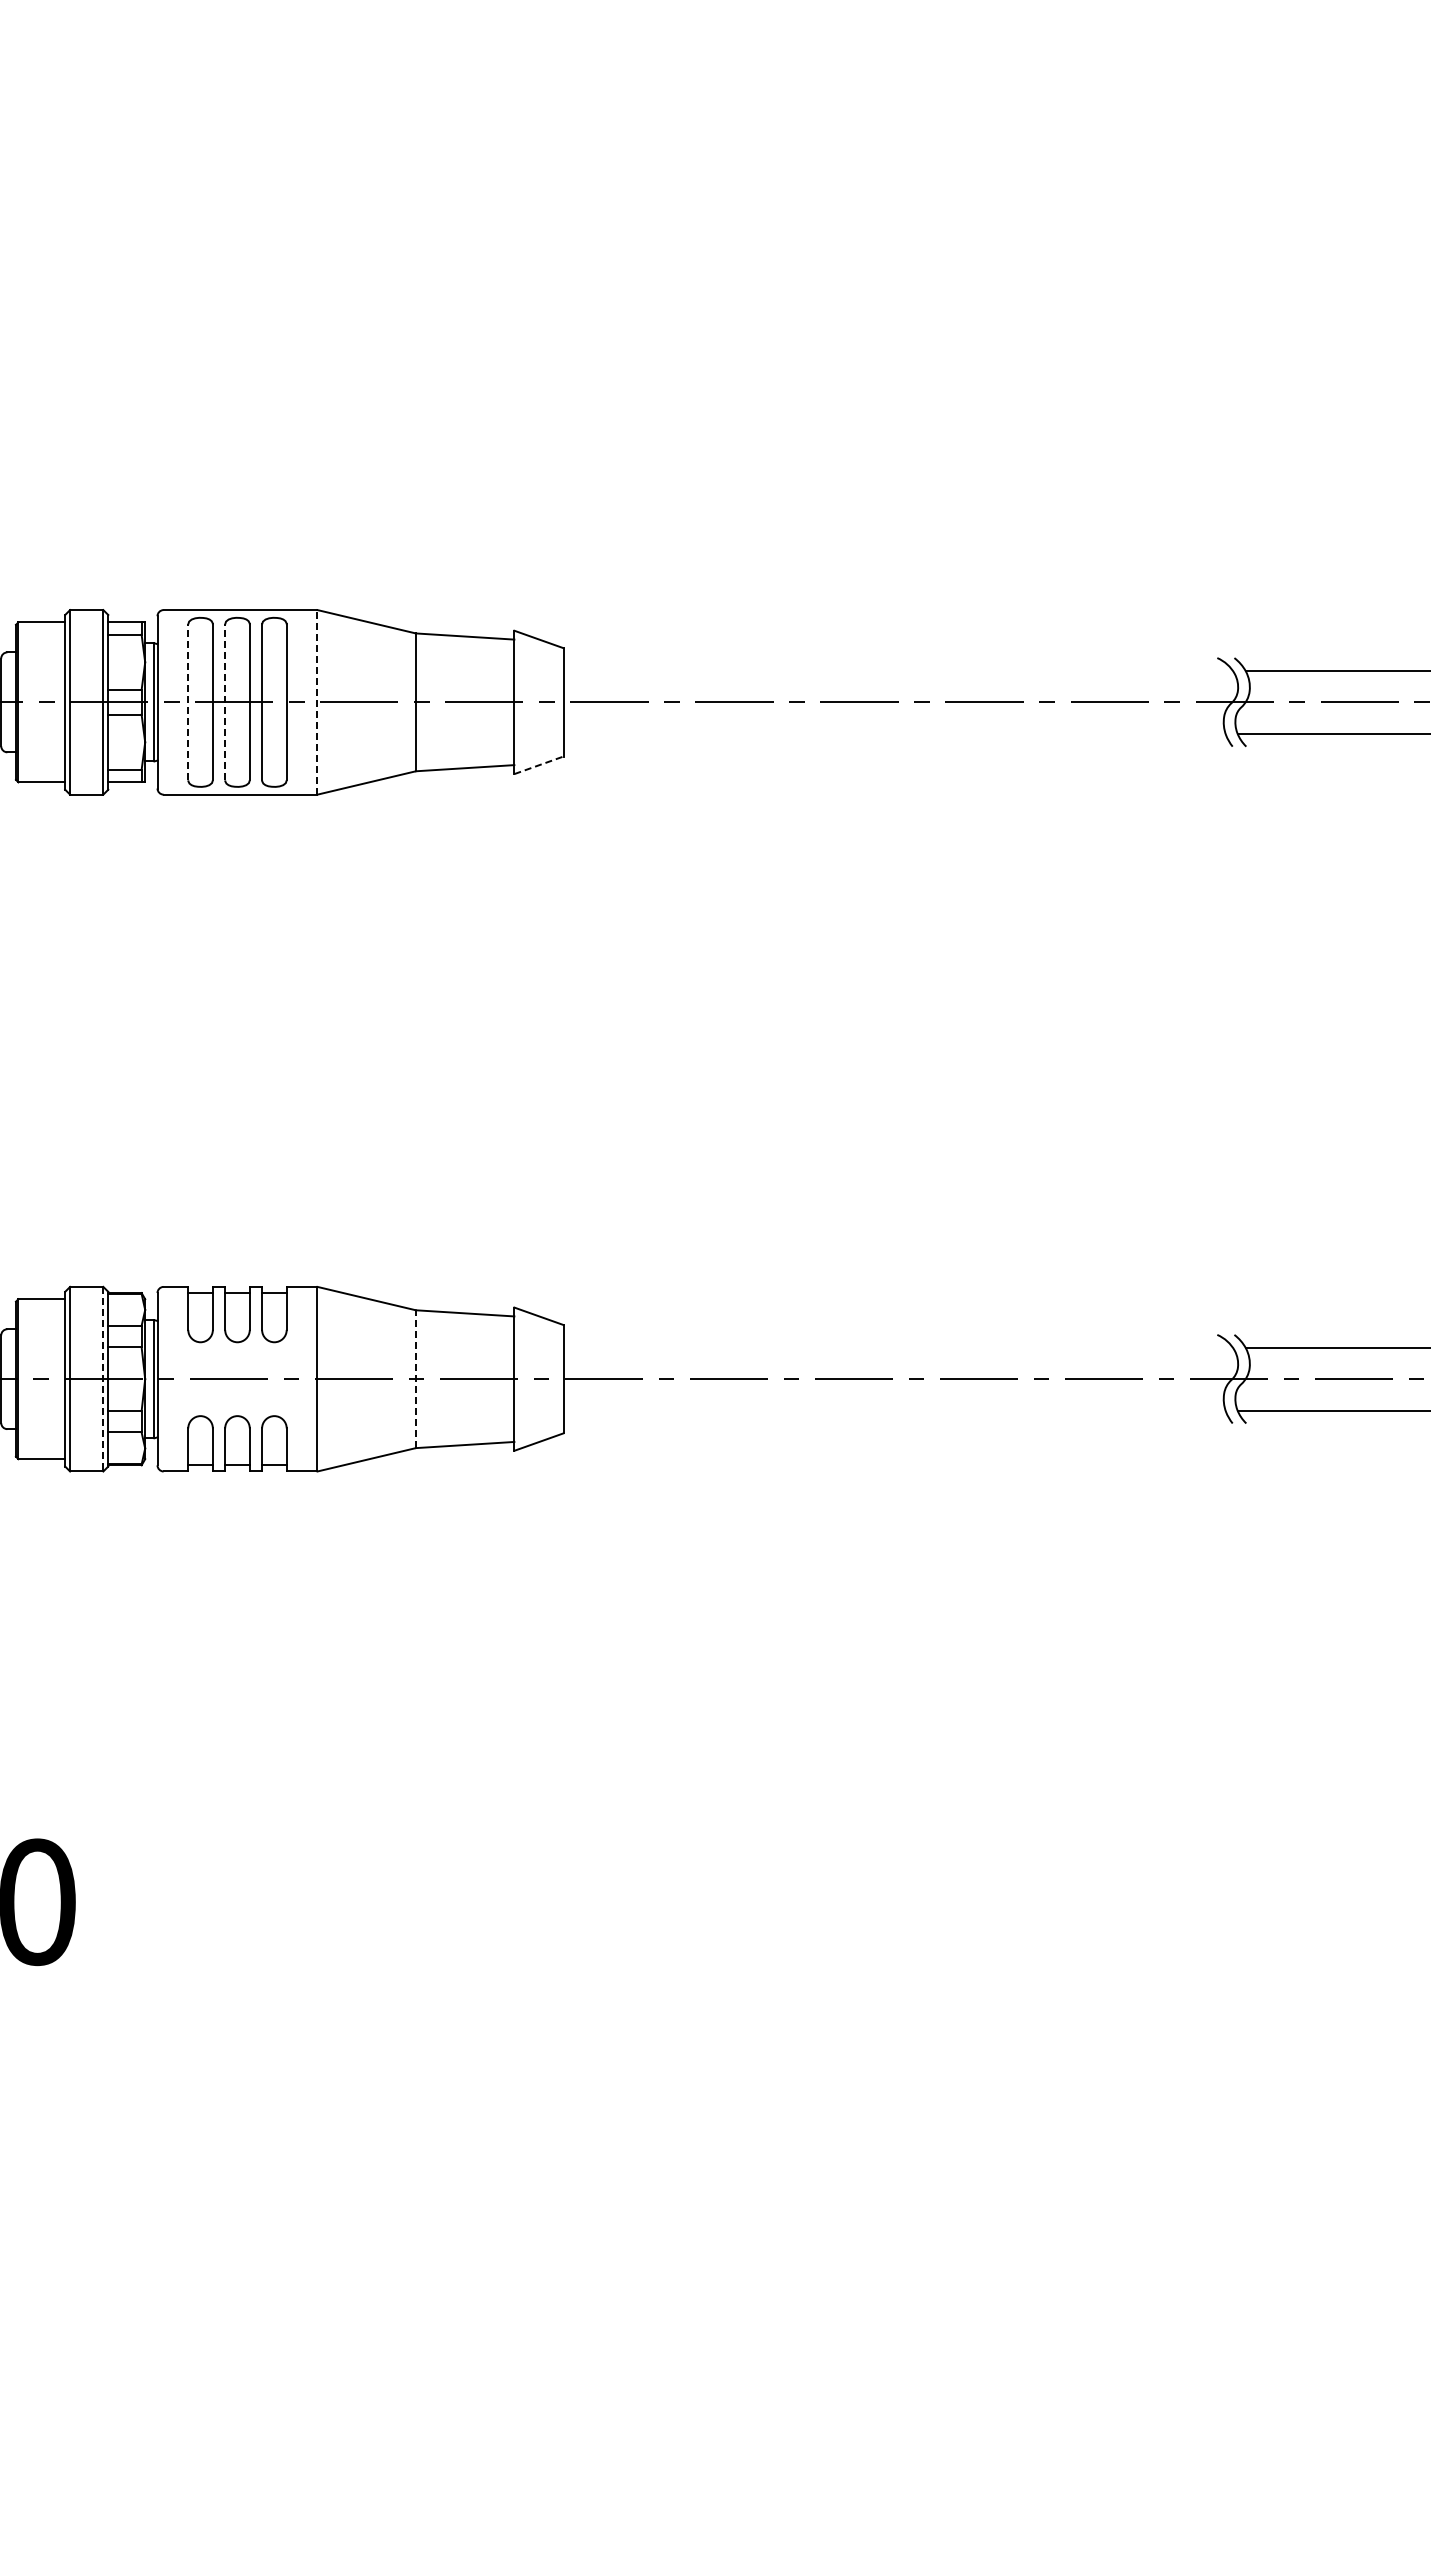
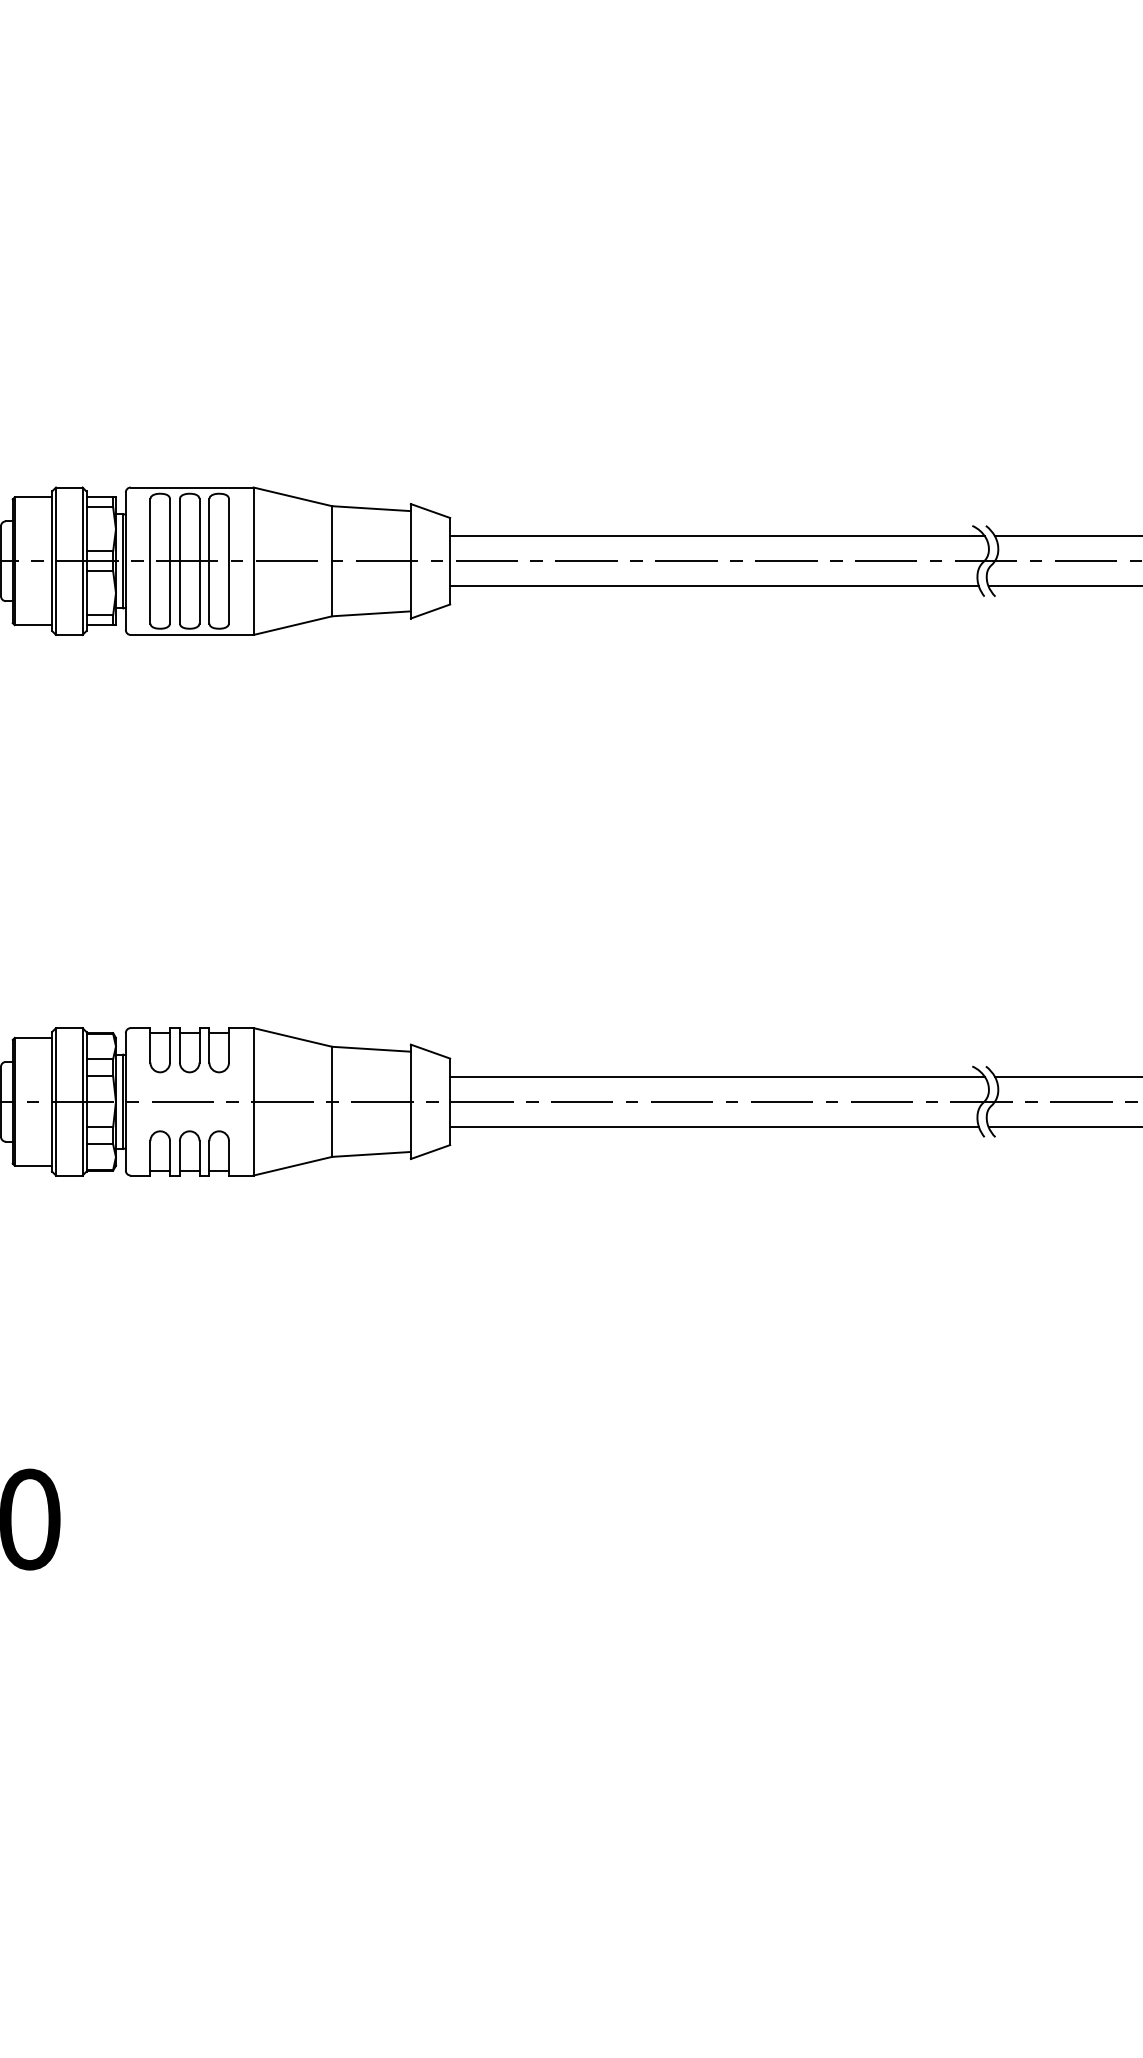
line: (897, 670) -> (716, 535), added
line: (188, 701) -> (150, 560), dashed -> solid
line: (225, 701) -> (180, 560), dashed -> solid
line: (317, 701) -> (253, 560), dashed -> solid
line: (894, 733) -> (714, 586), added
line: (539, 765) -> (430, 611), dashed -> solid
line: (897, 1347) -> (716, 1076), added
line: (103, 1379) -> (82, 1102), dashed -> solid
line: (415, 1379) -> (331, 1102), dashed -> solid
line: (894, 1410) -> (714, 1126), added

